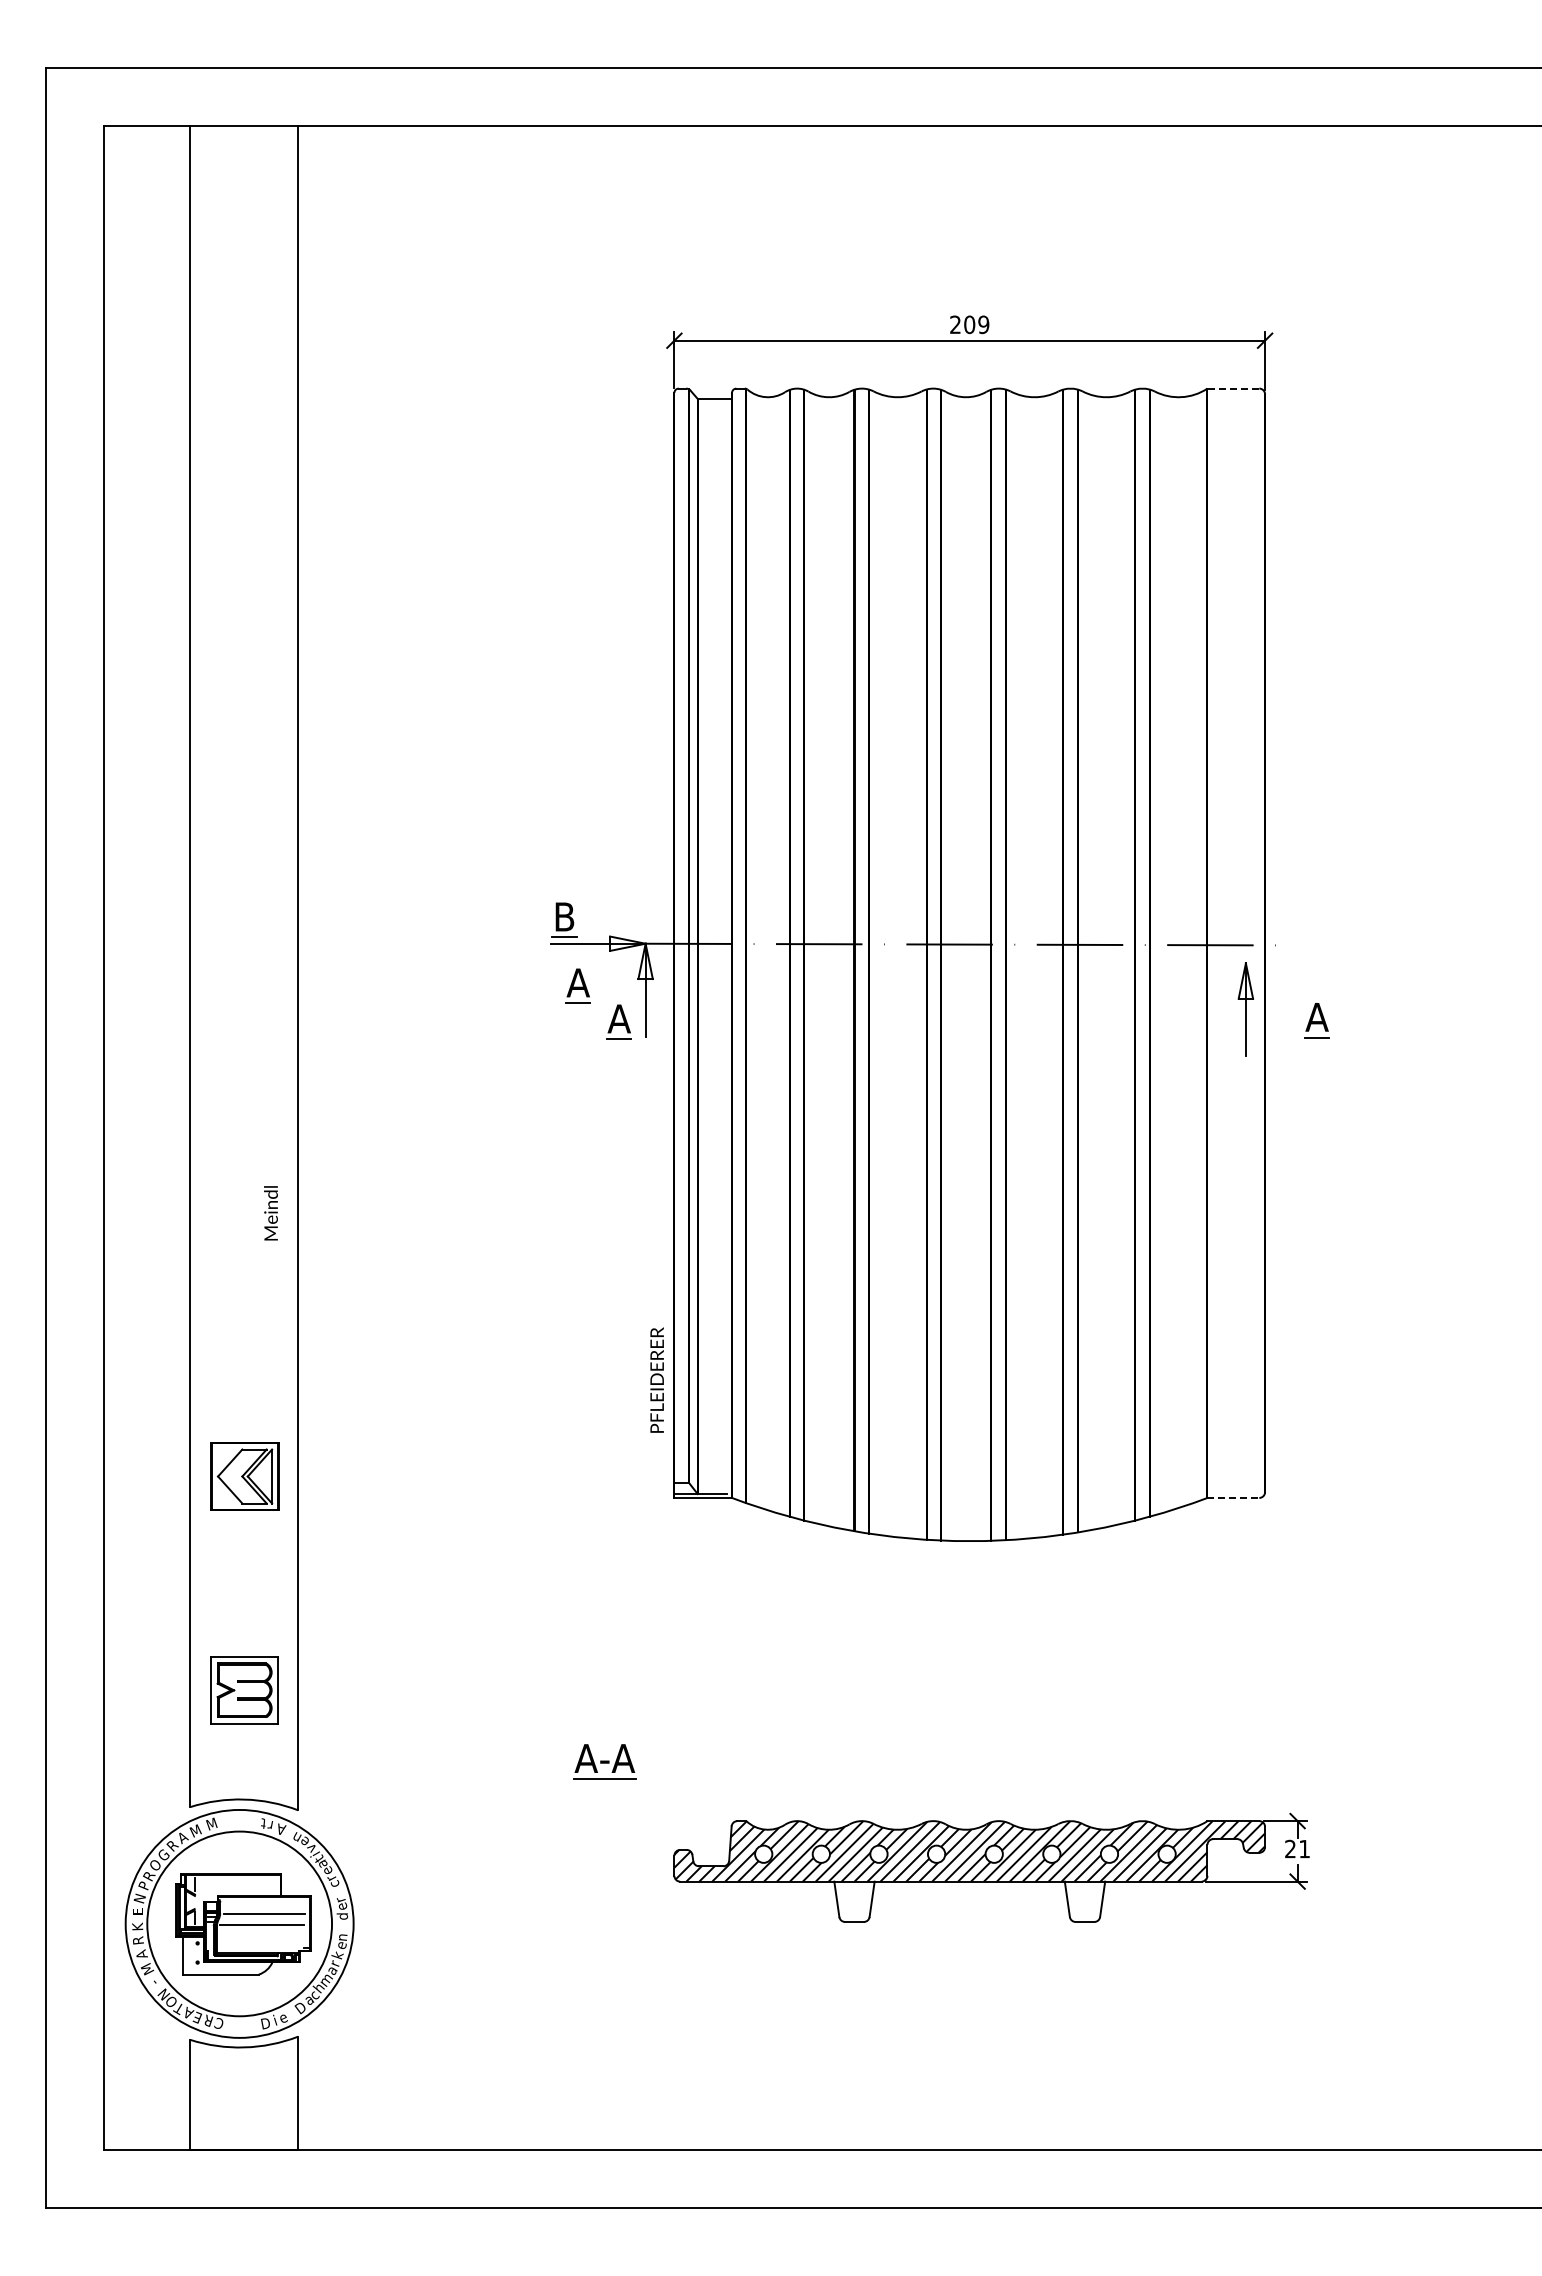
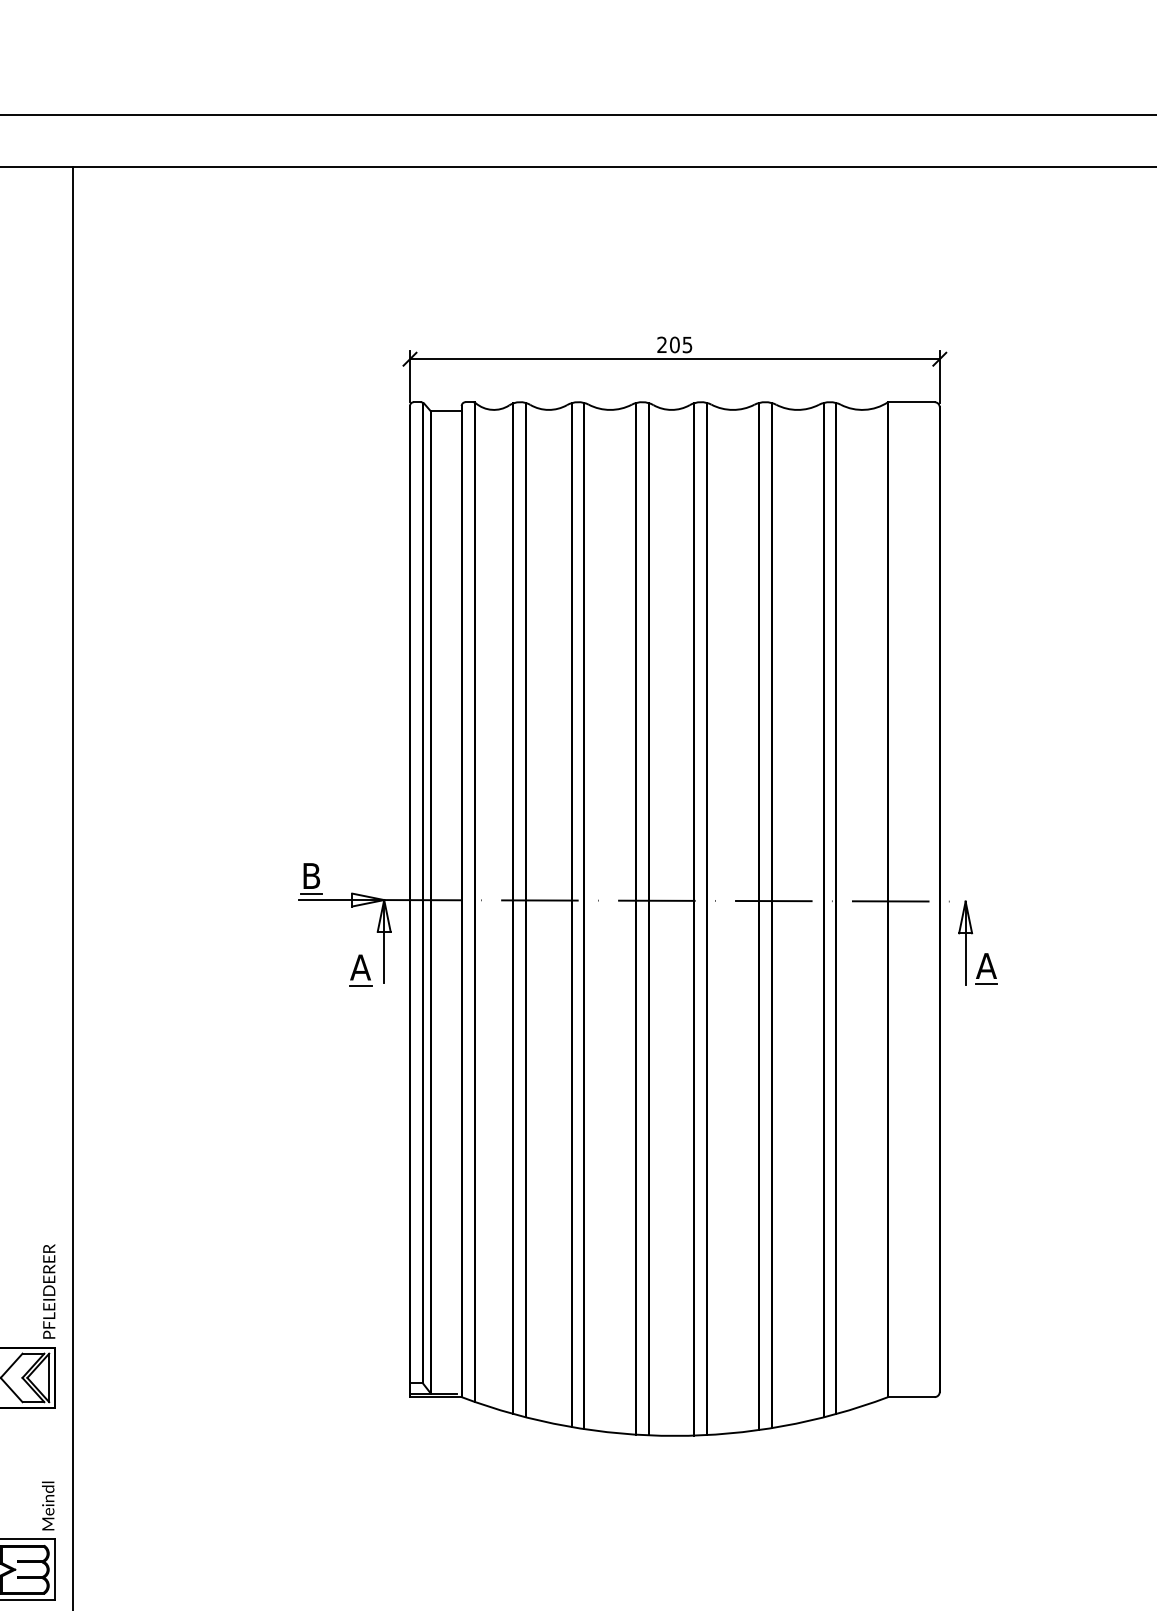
text: (983, 324) -> (687, 344), 209 -> 205
line: (1233, 388) -> (911, 402), dashed -> solid
part: (577, 985) -> (323, 937), removed
part: (1245, 1009) -> (965, 942), moved
text: (270, 1213) -> (47, 1506), moved
text: (656, 1379) -> (48, 1290), moved
line: (1233, 1497) -> (911, 1396), dashed -> solid

